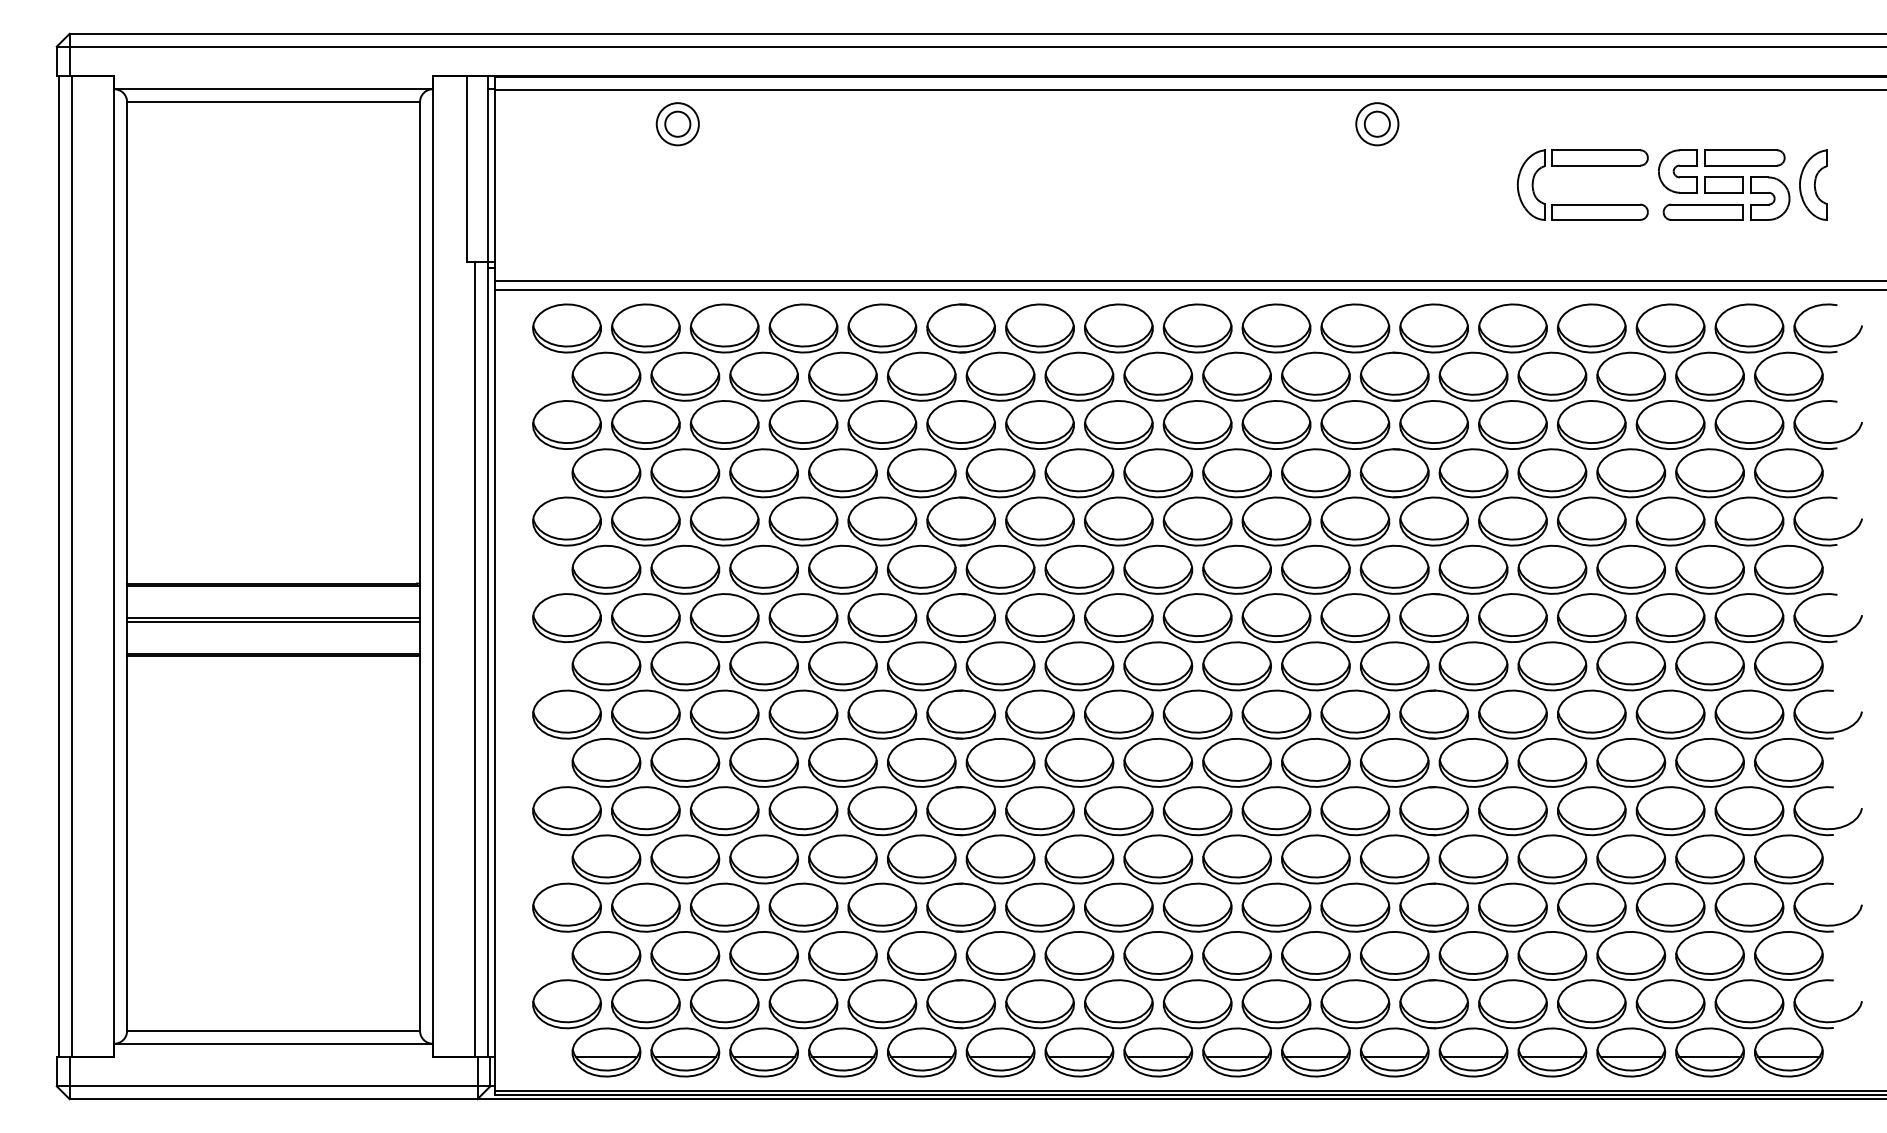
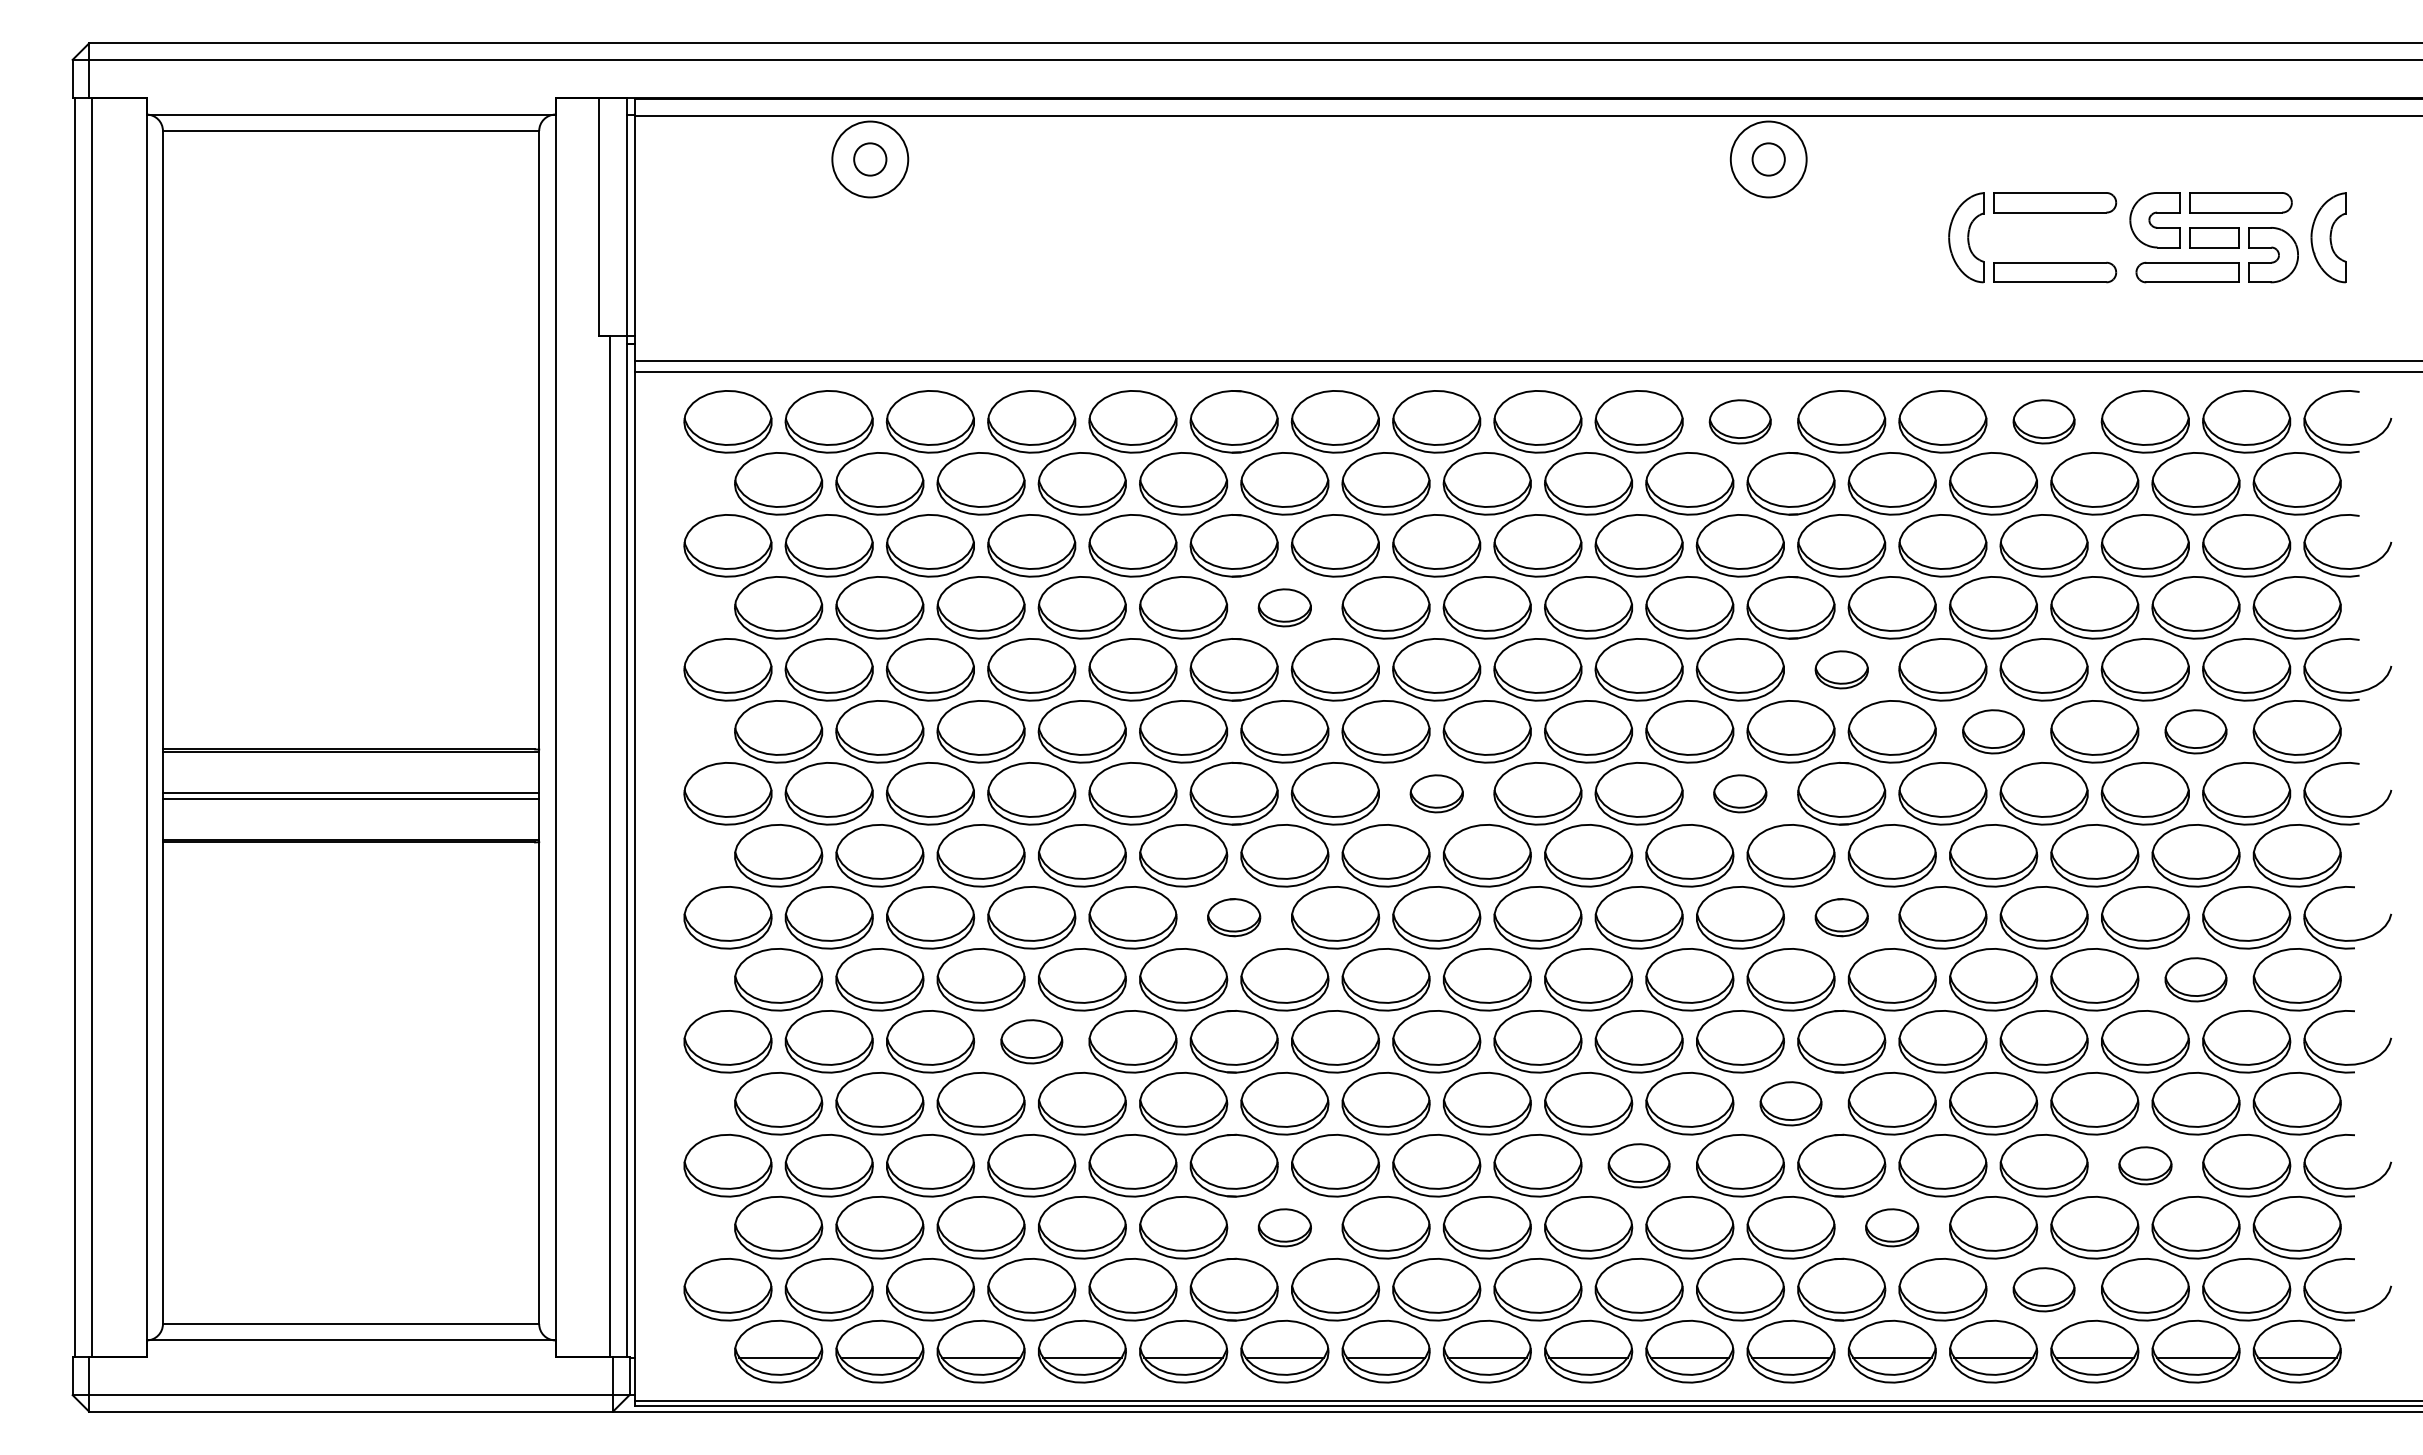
circle: (677, 124) -> (870, 159), size x1.4
circle: (1377, 124) -> (1768, 159), size x1.4
part: (1354, 328) -> (1739, 421), size x0.7
part: (1591, 328) -> (2043, 421), size x0.7
part: (1000, 473) -> (1284, 607), size x0.6
part: (1434, 521) -> (1841, 669), size x0.6
part: (1552, 569) -> (1993, 731), size x0.7
part: (1709, 569) -> (2195, 731), size x0.7
part: (1118, 617) -> (1436, 793), size x0.6
part: (1354, 617) -> (1739, 793), size x0.6
part: (960, 714) -> (1233, 917), size x0.6
part: (1434, 714) -> (1841, 917), size x0.6
part: (1709, 762) -> (2195, 979), size x0.7
part: (803, 810) -> (1031, 1041), size x0.7
part: (1394, 859) -> (1790, 1103), size x0.7
part: (1275, 907) -> (1638, 1165), size x0.7
part: (1670, 907) -> (2145, 1165), size x0.6
part: (1000, 955) -> (1284, 1227), size x0.6
part: (1472, 955) -> (1891, 1227), size x0.6
part: (1591, 1004) -> (2043, 1289), size x0.7

